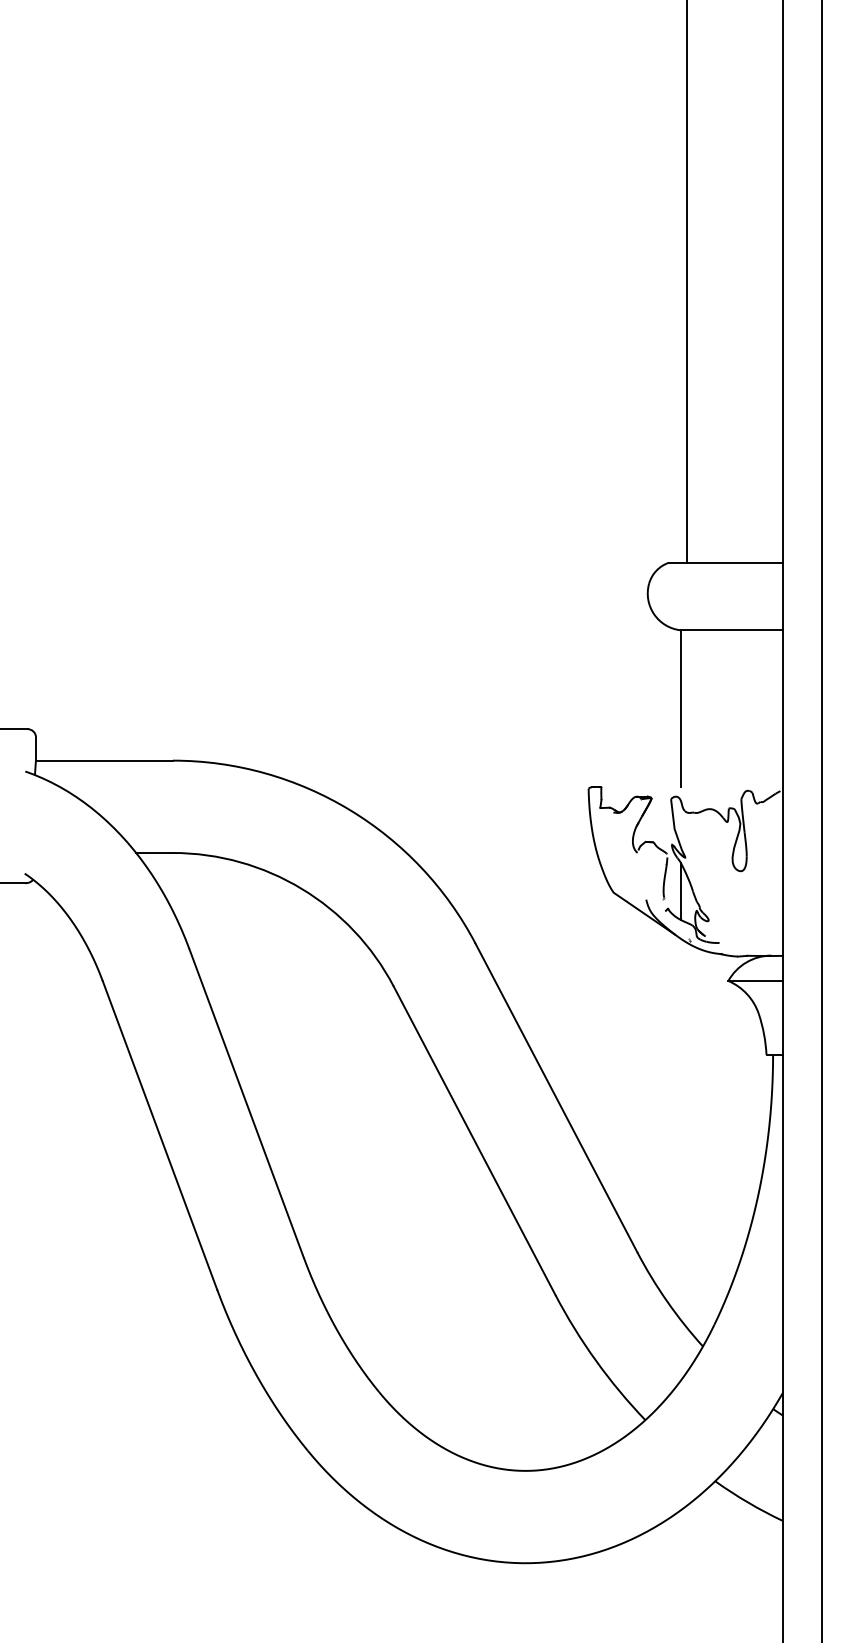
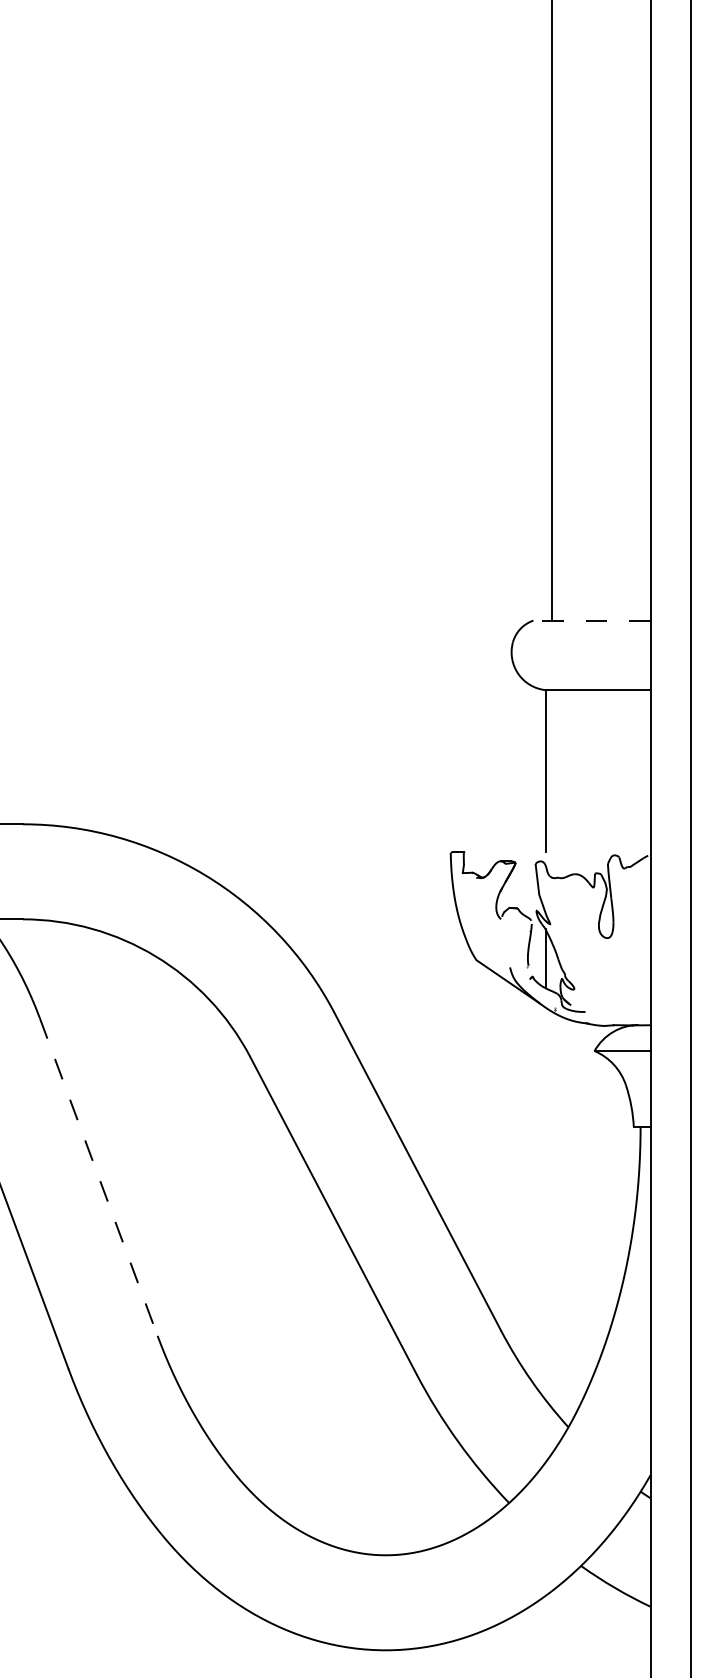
line: (725, 562) -> (591, 620), solid -> dashed
line: (246, 1103) -> (98, 1177), solid -> dashed

